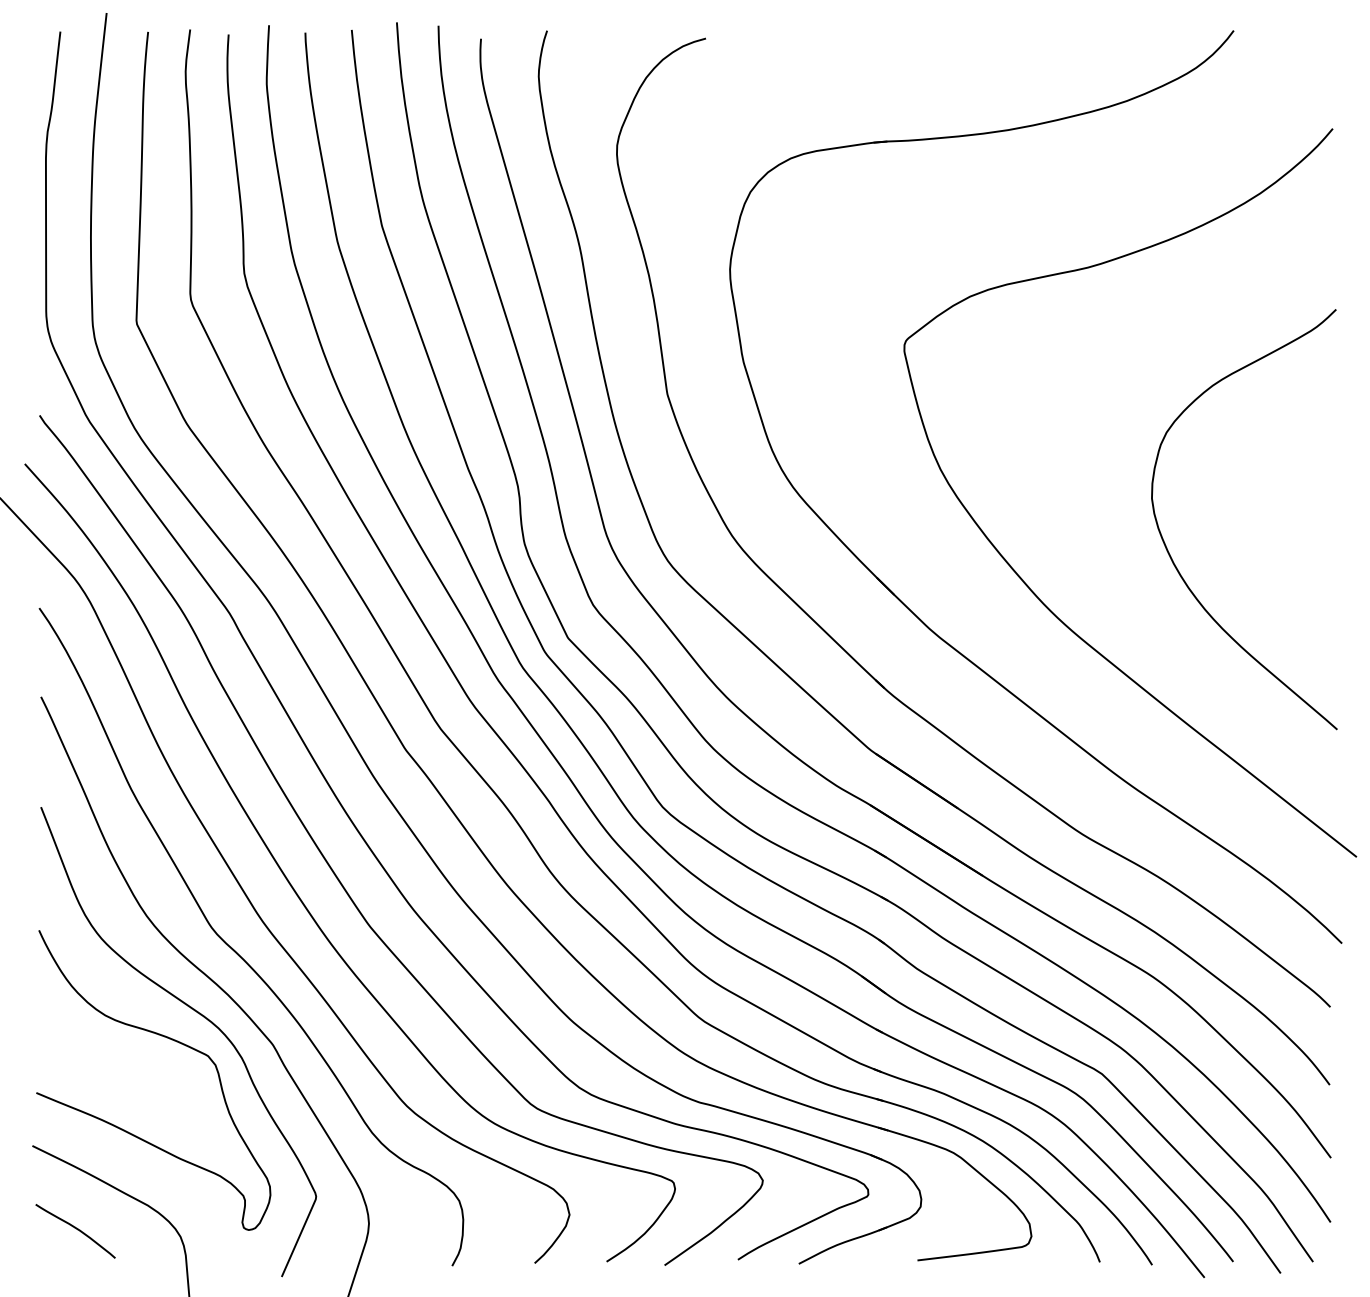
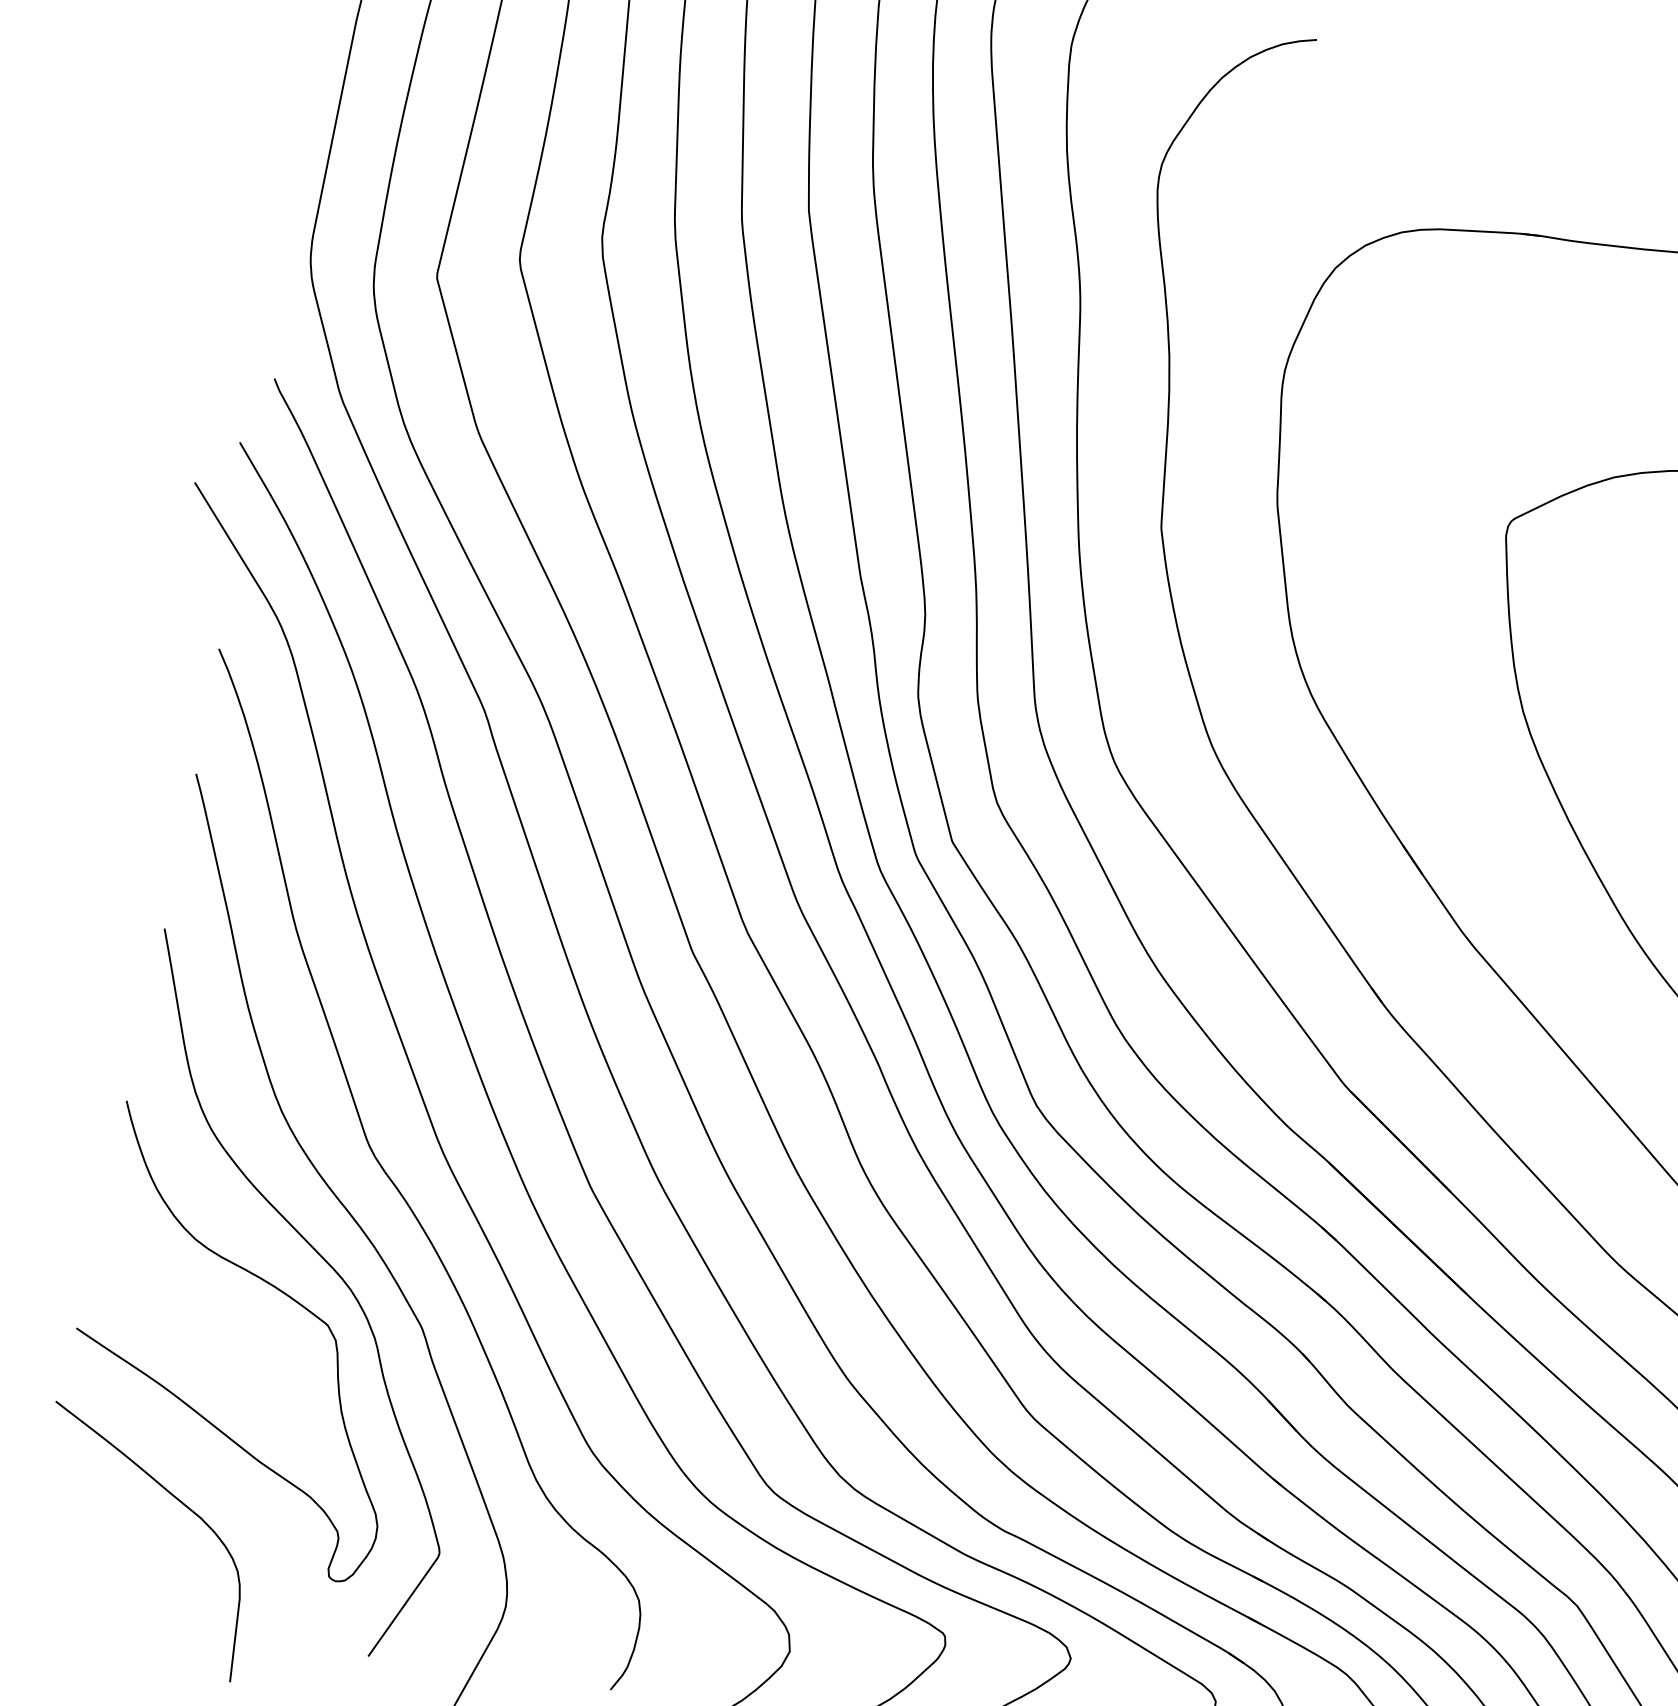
curve: (76, 1229) -> (93, 1531), removed

